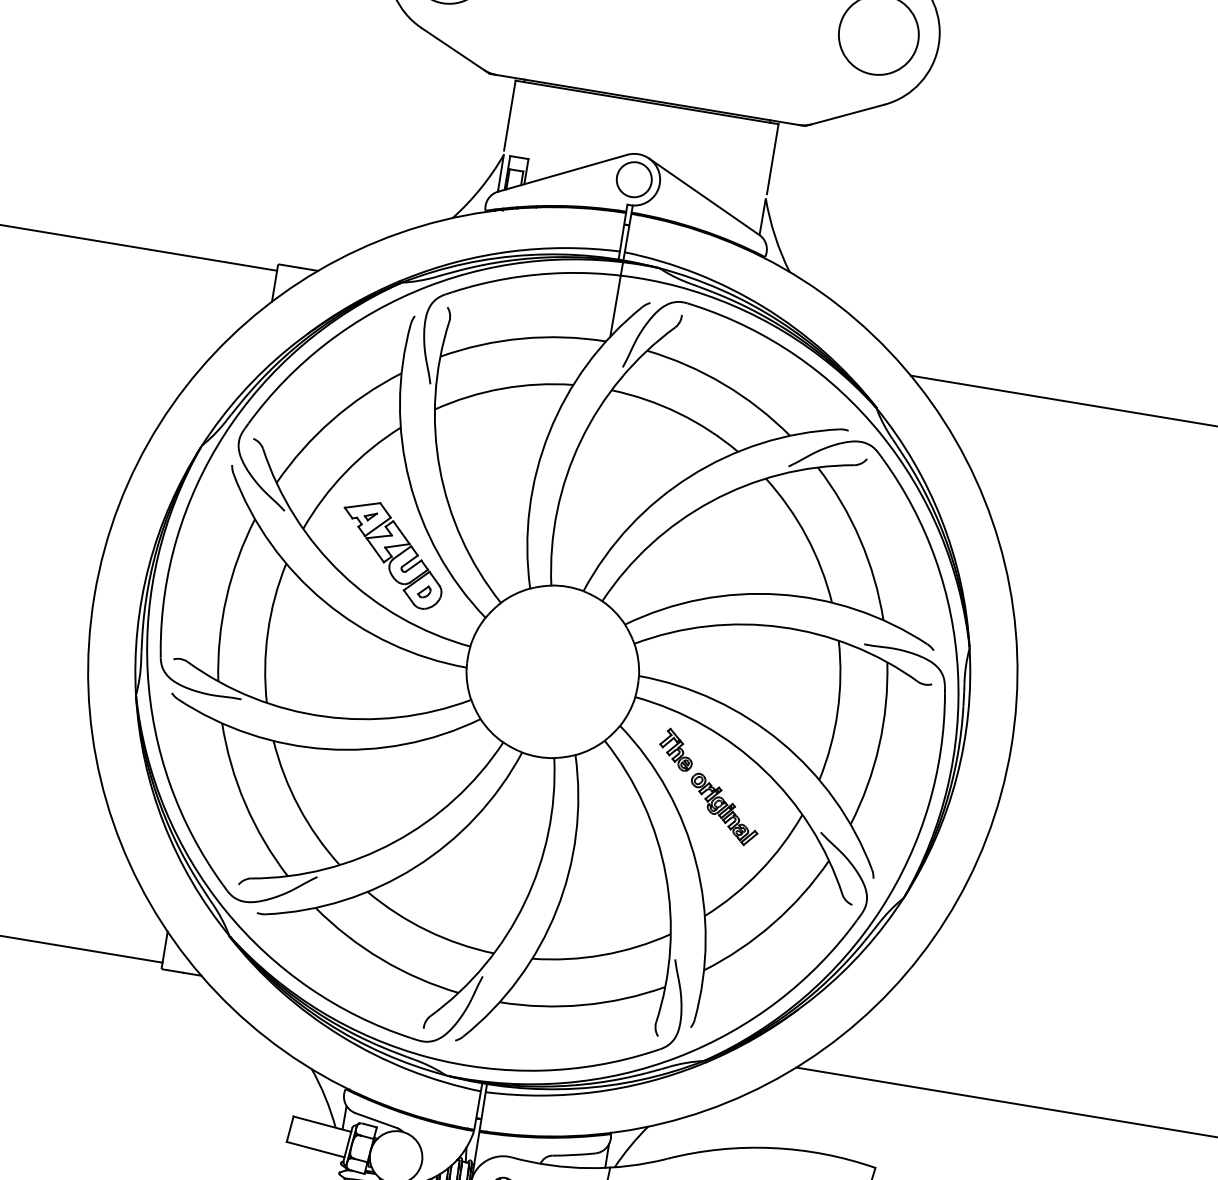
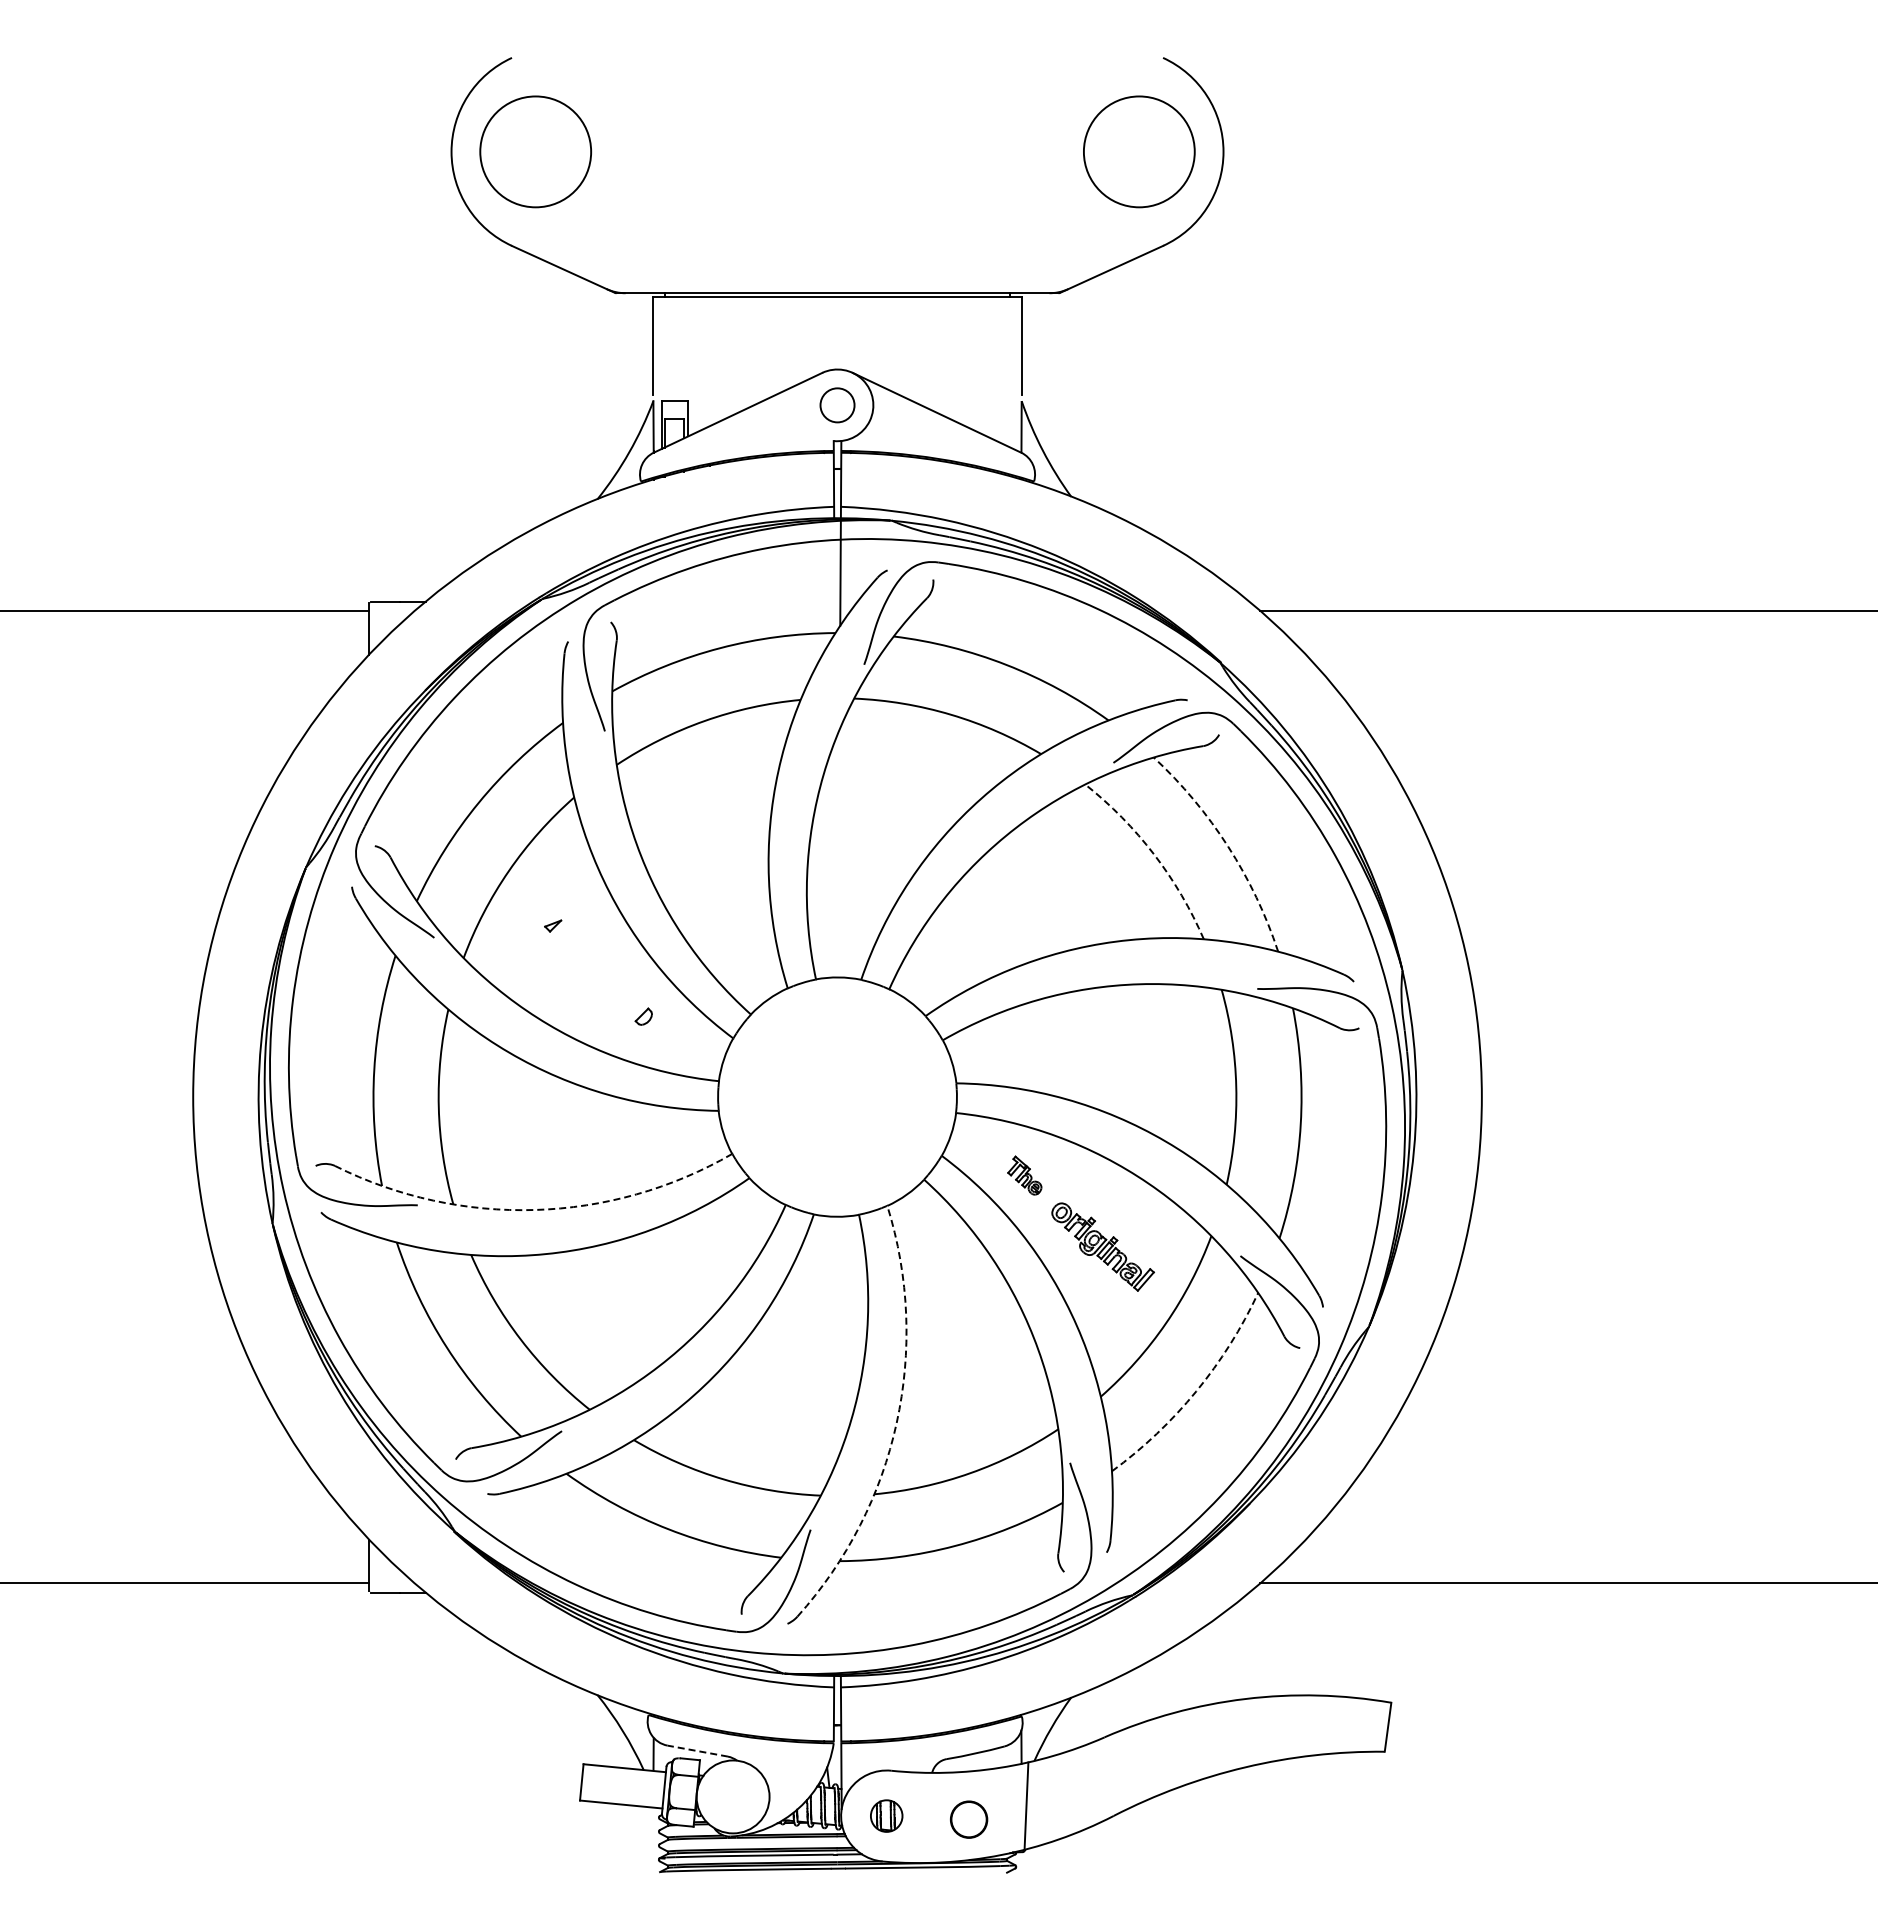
circle: (634, 179) -> (837, 405), size x0.7
arc: (806, 536) -> (1154, 854), solid -> dashed
arc: (860, 539) -> (1228, 846), solid -> dashed
part: (392, 554) -> (591, 972), removed
arc: (324, 716) -> (535, 1209), solid -> dashed
part: (676, 749) -> (1024, 1175), size x0.7
arc: (556, 910) -> (896, 1423), solid -> dashed
arc: (773, 923) -> (1196, 1391), solid -> dashed
line: (376, 1120) -> (697, 1751), solid -> dashed

